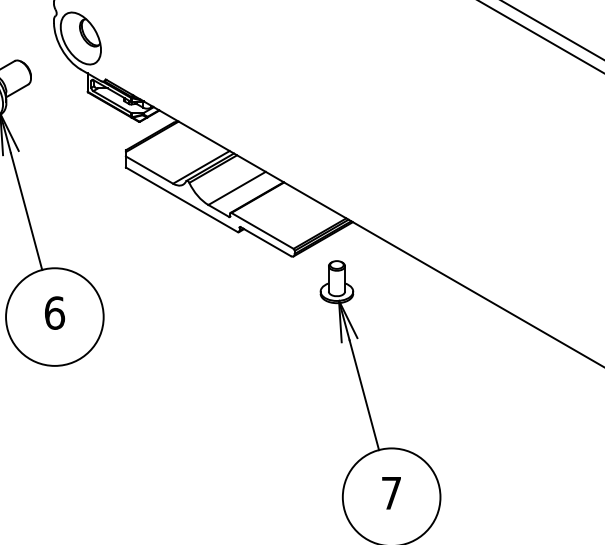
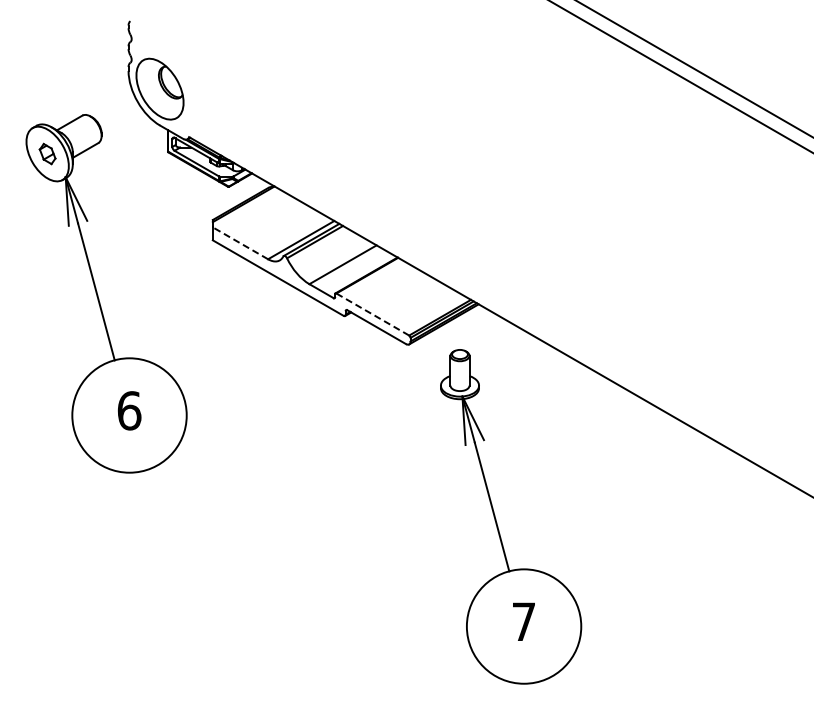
line: (149, 170) -> (240, 243), solid -> dashed
line: (262, 230) -> (372, 314), solid -> dashed

